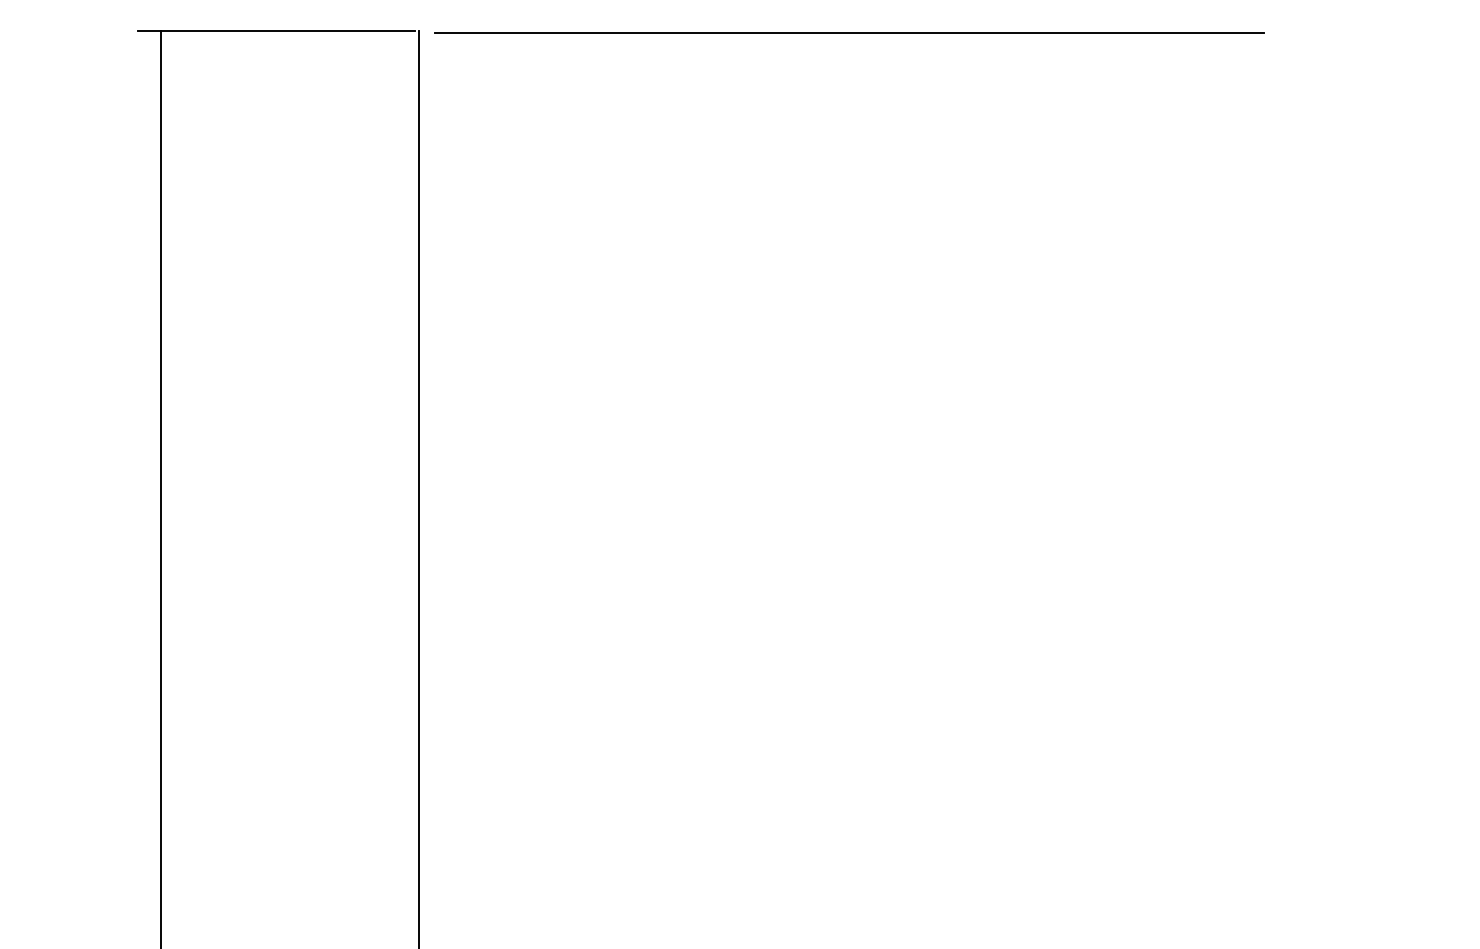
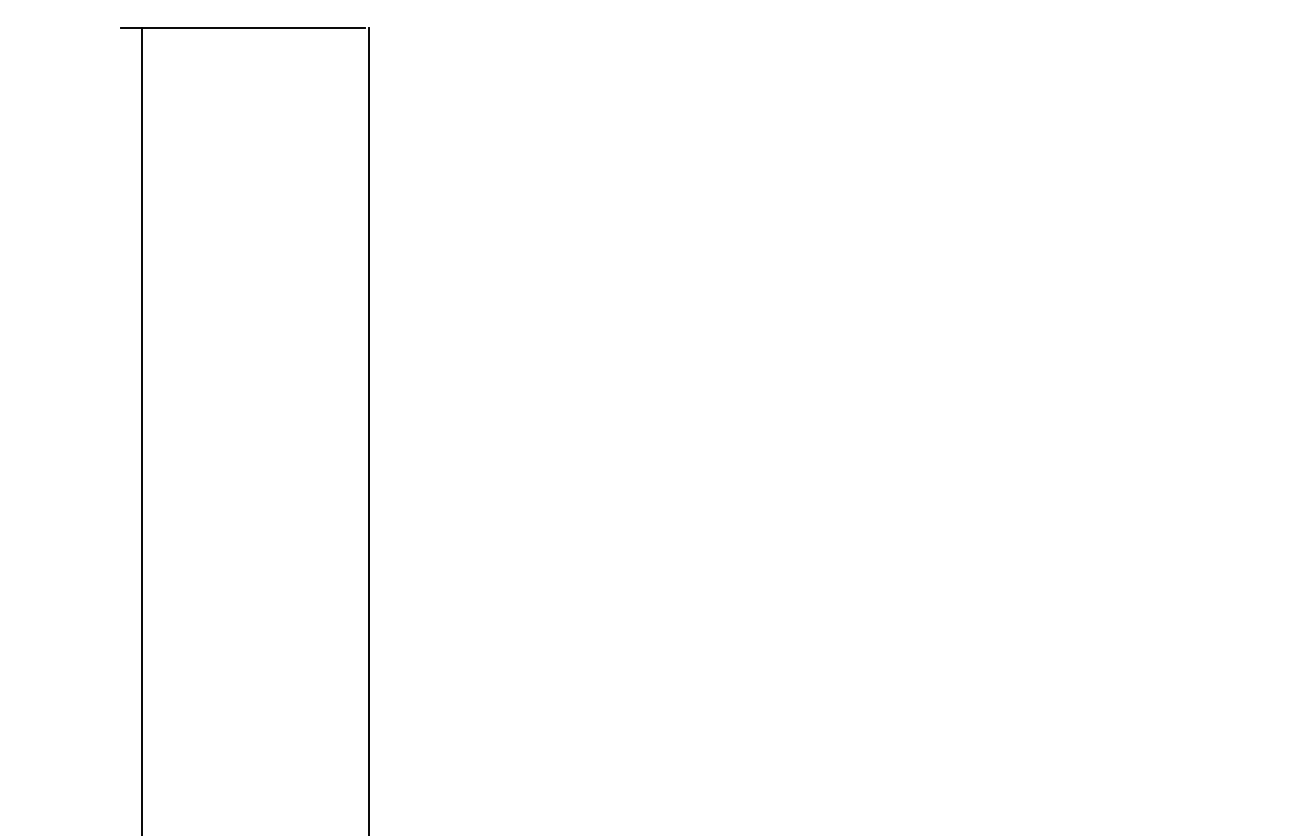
line: (849, 32) -> (747, 28), removed

